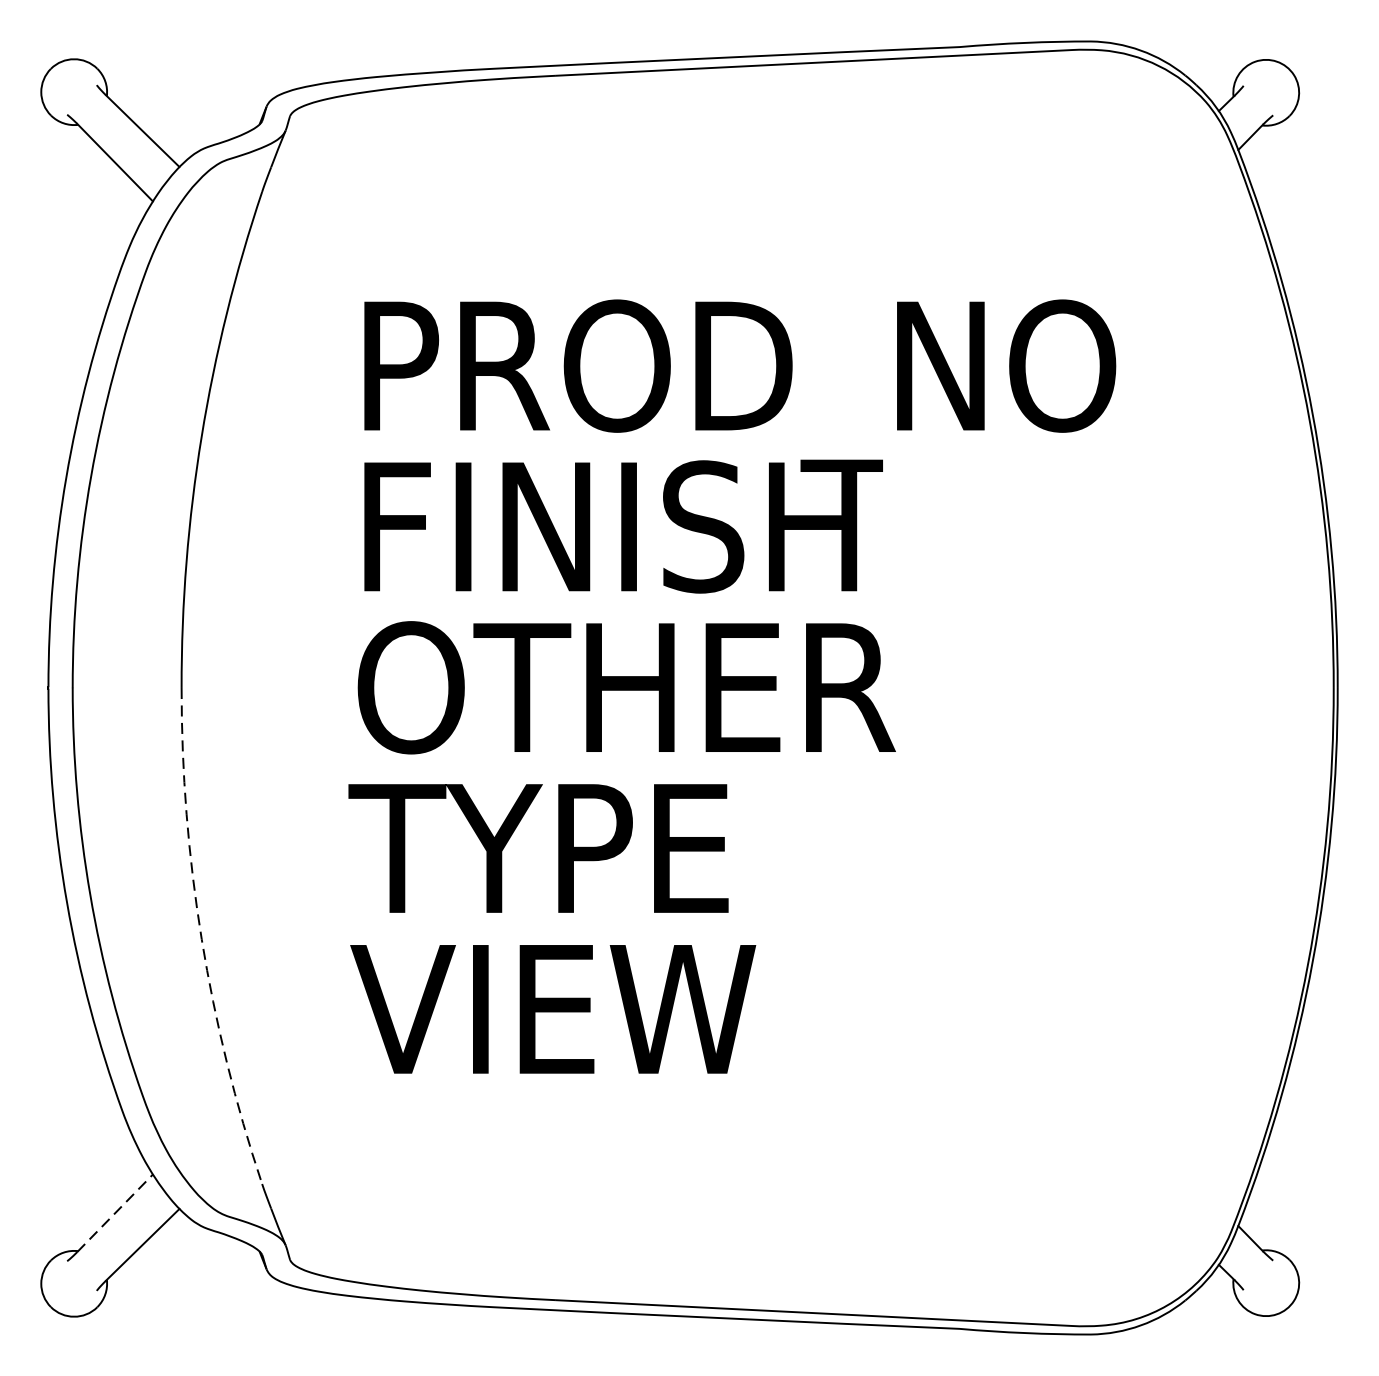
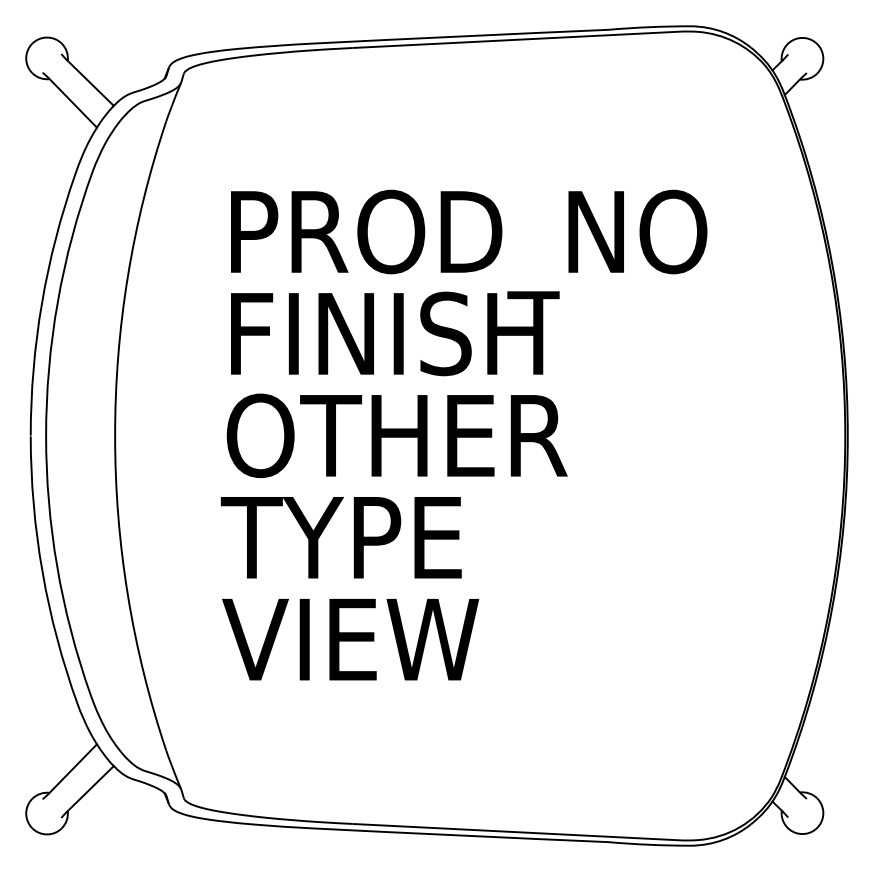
line: (201, 939) -> (127, 595), dashed -> solid
line: (115, 1212) -> (73, 768), dashed -> solid

